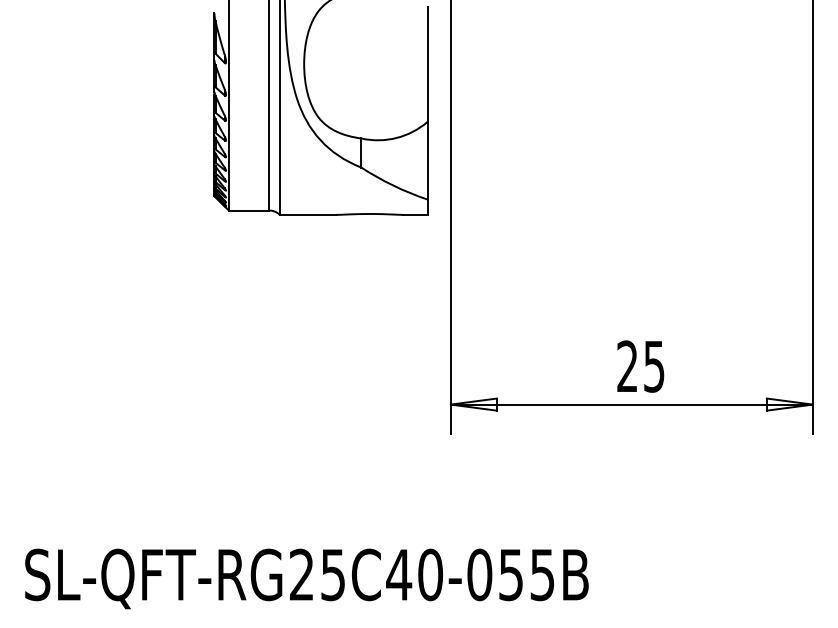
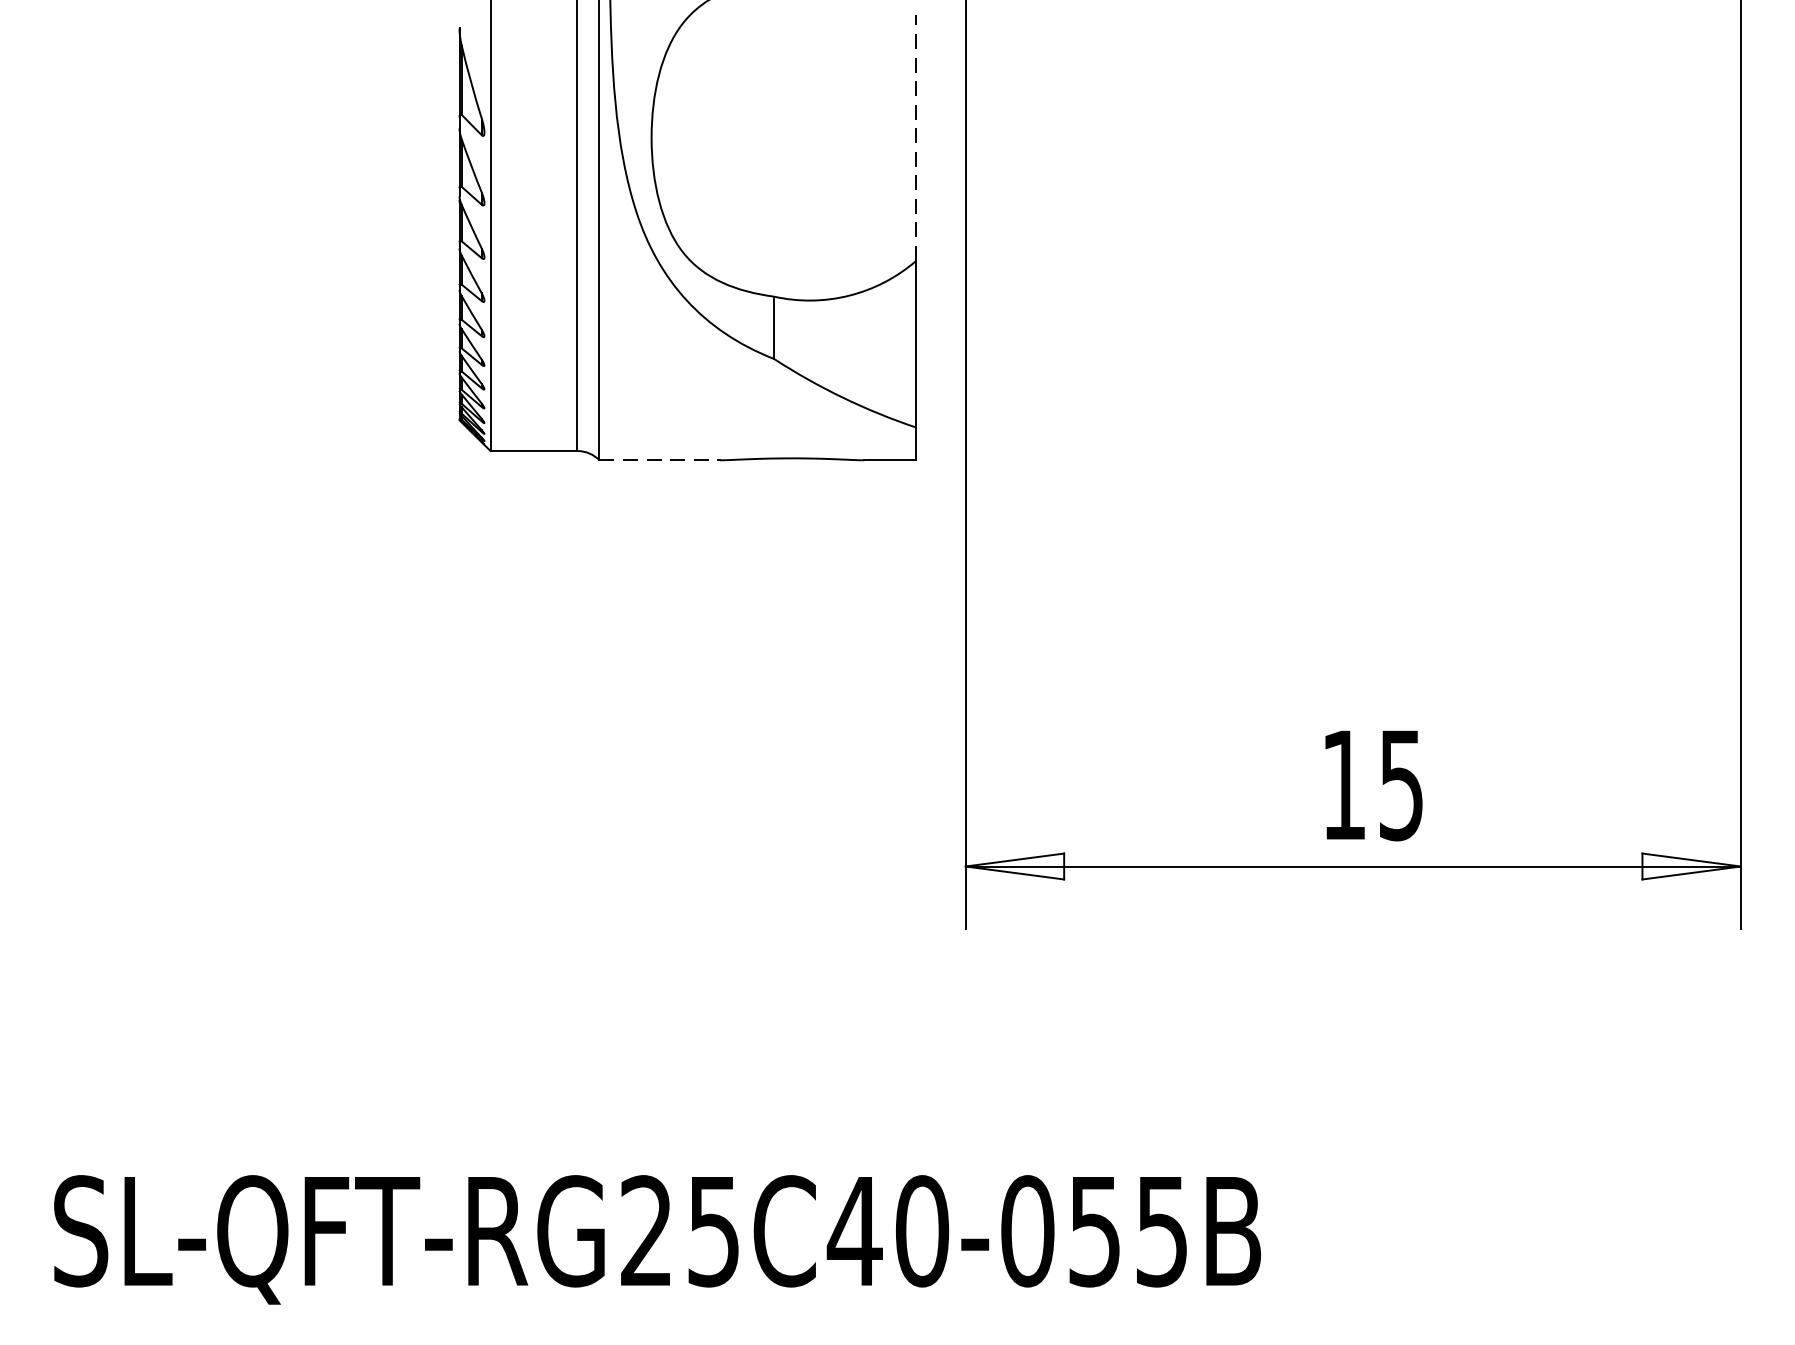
line: (427, 64) -> (915, 138), solid -> dashed
line: (308, 214) -> (660, 459), solid -> dashed
text: (627, 365) -> (1343, 782), 25 -> 15

